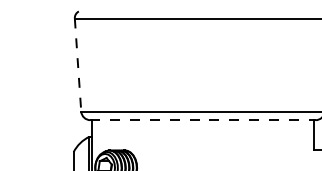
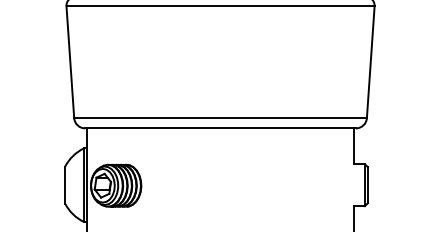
line: (78, 65) -> (70, 62), dashed -> solid
line: (203, 120) -> (221, 128), dashed -> solid

